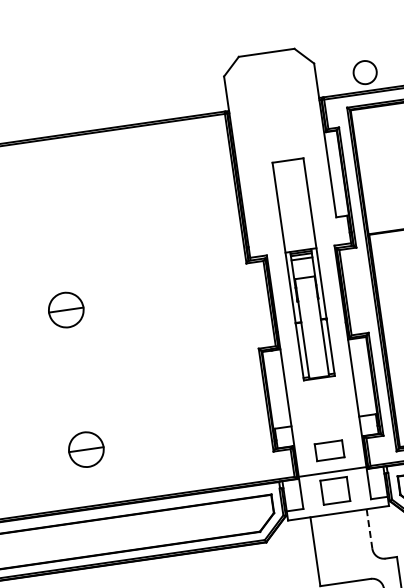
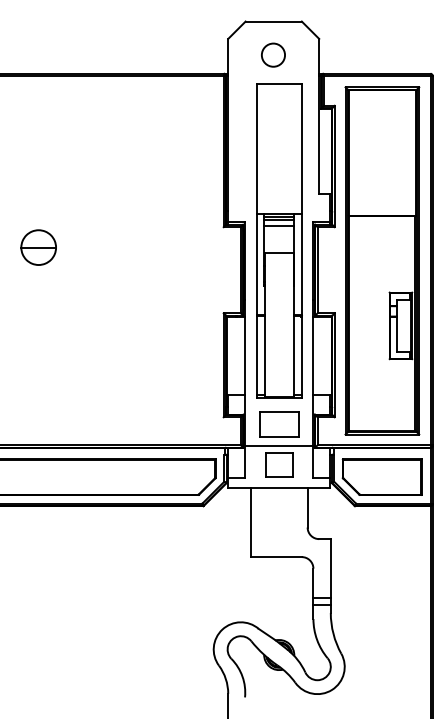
circle: (365, 71) -> (273, 54), moved
part: (303, 268) -> (279, 240), size x1.43
part: (86, 449) -> (38, 388), removed
part: (329, 450) -> (279, 424), size x1.43
line: (369, 528) -> (307, 507), dashed -> solid

